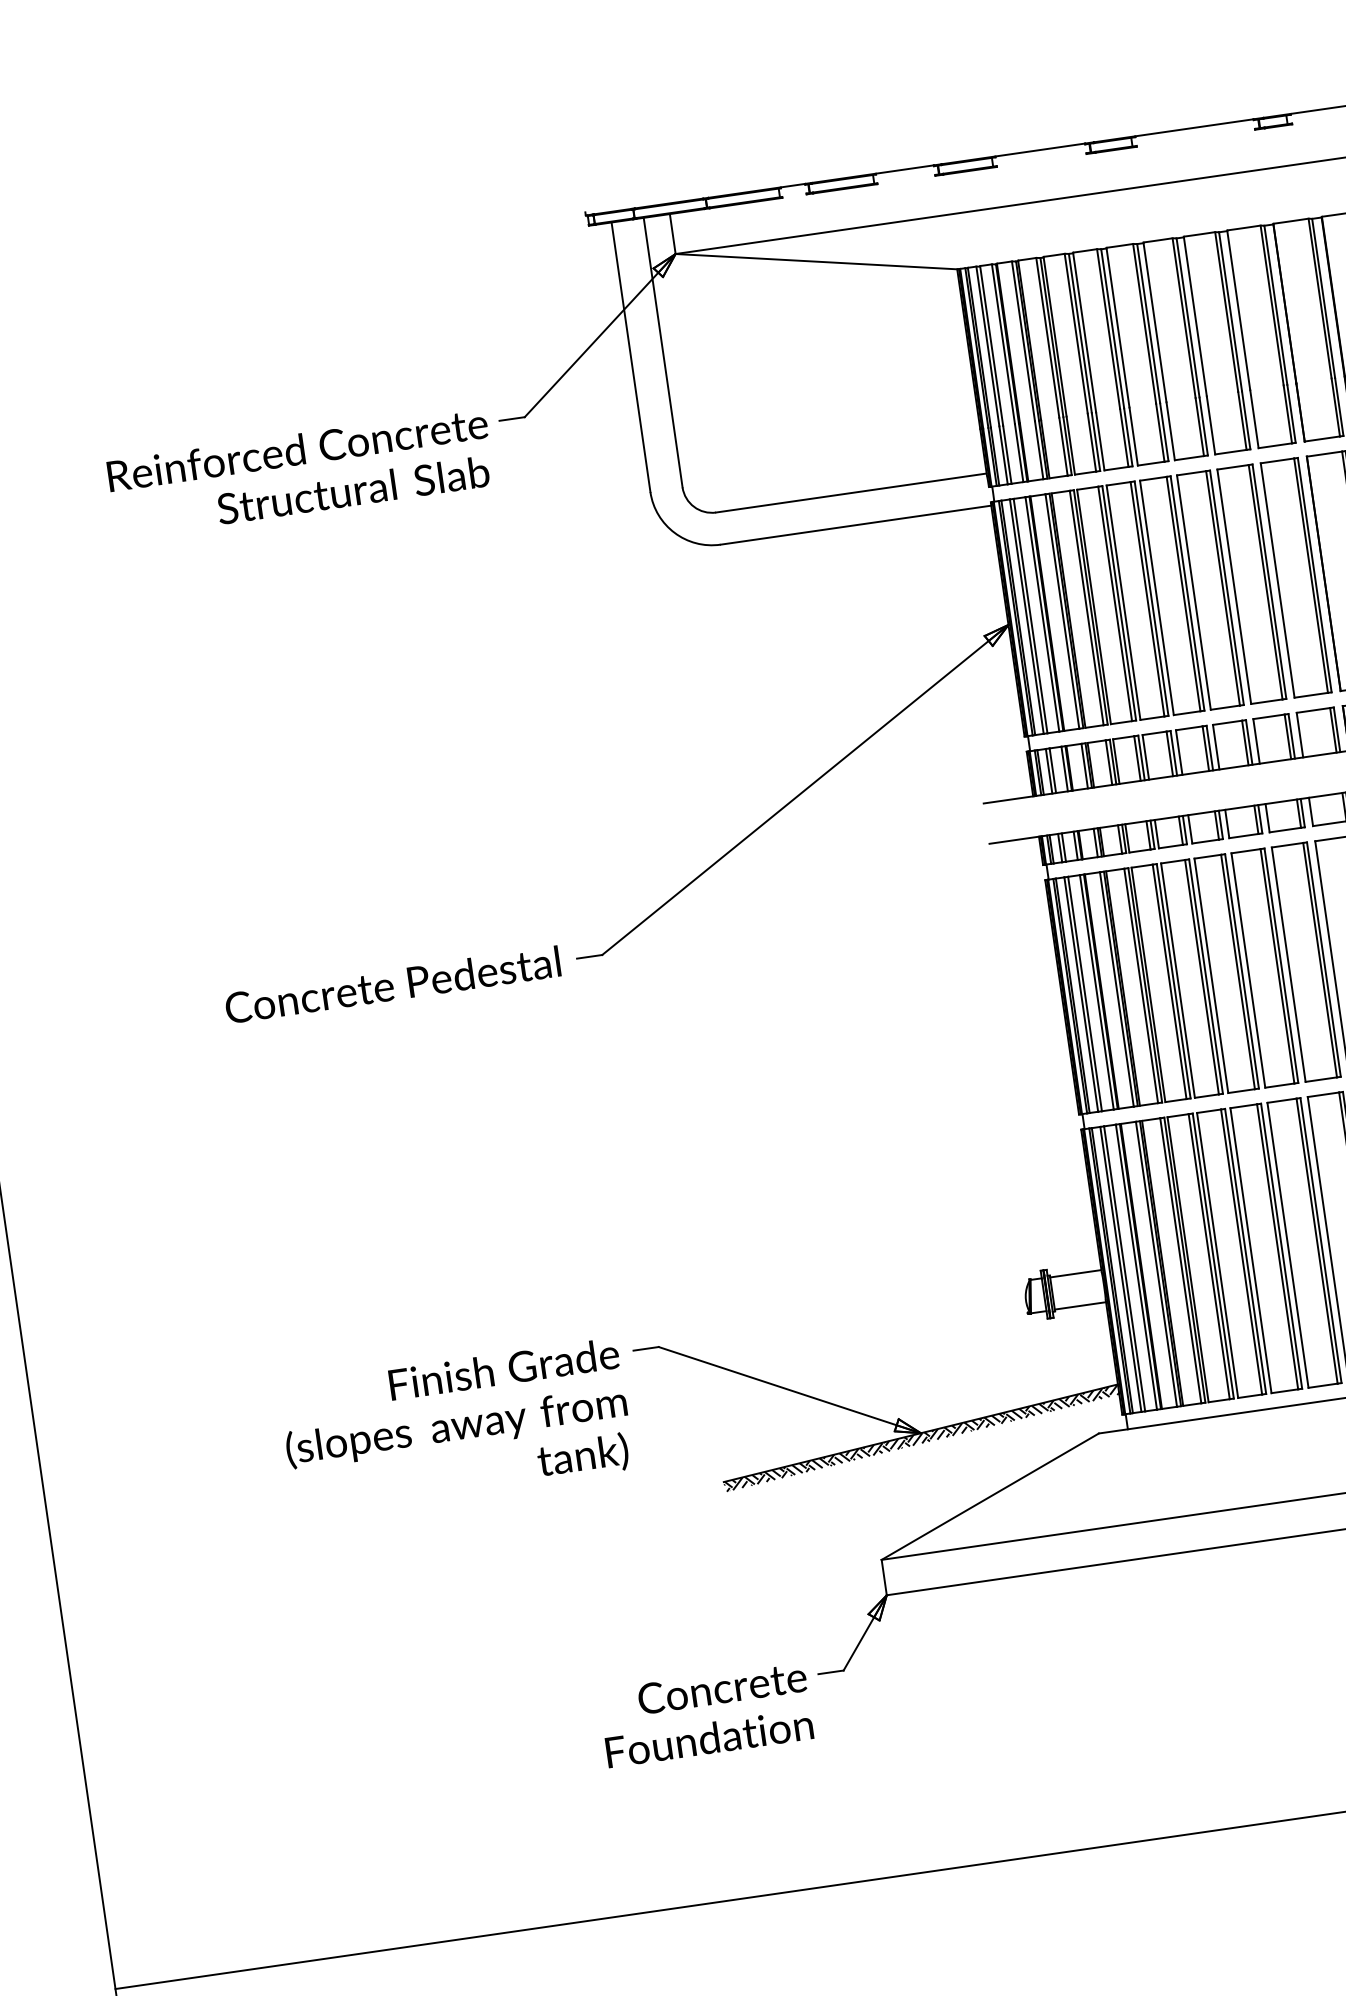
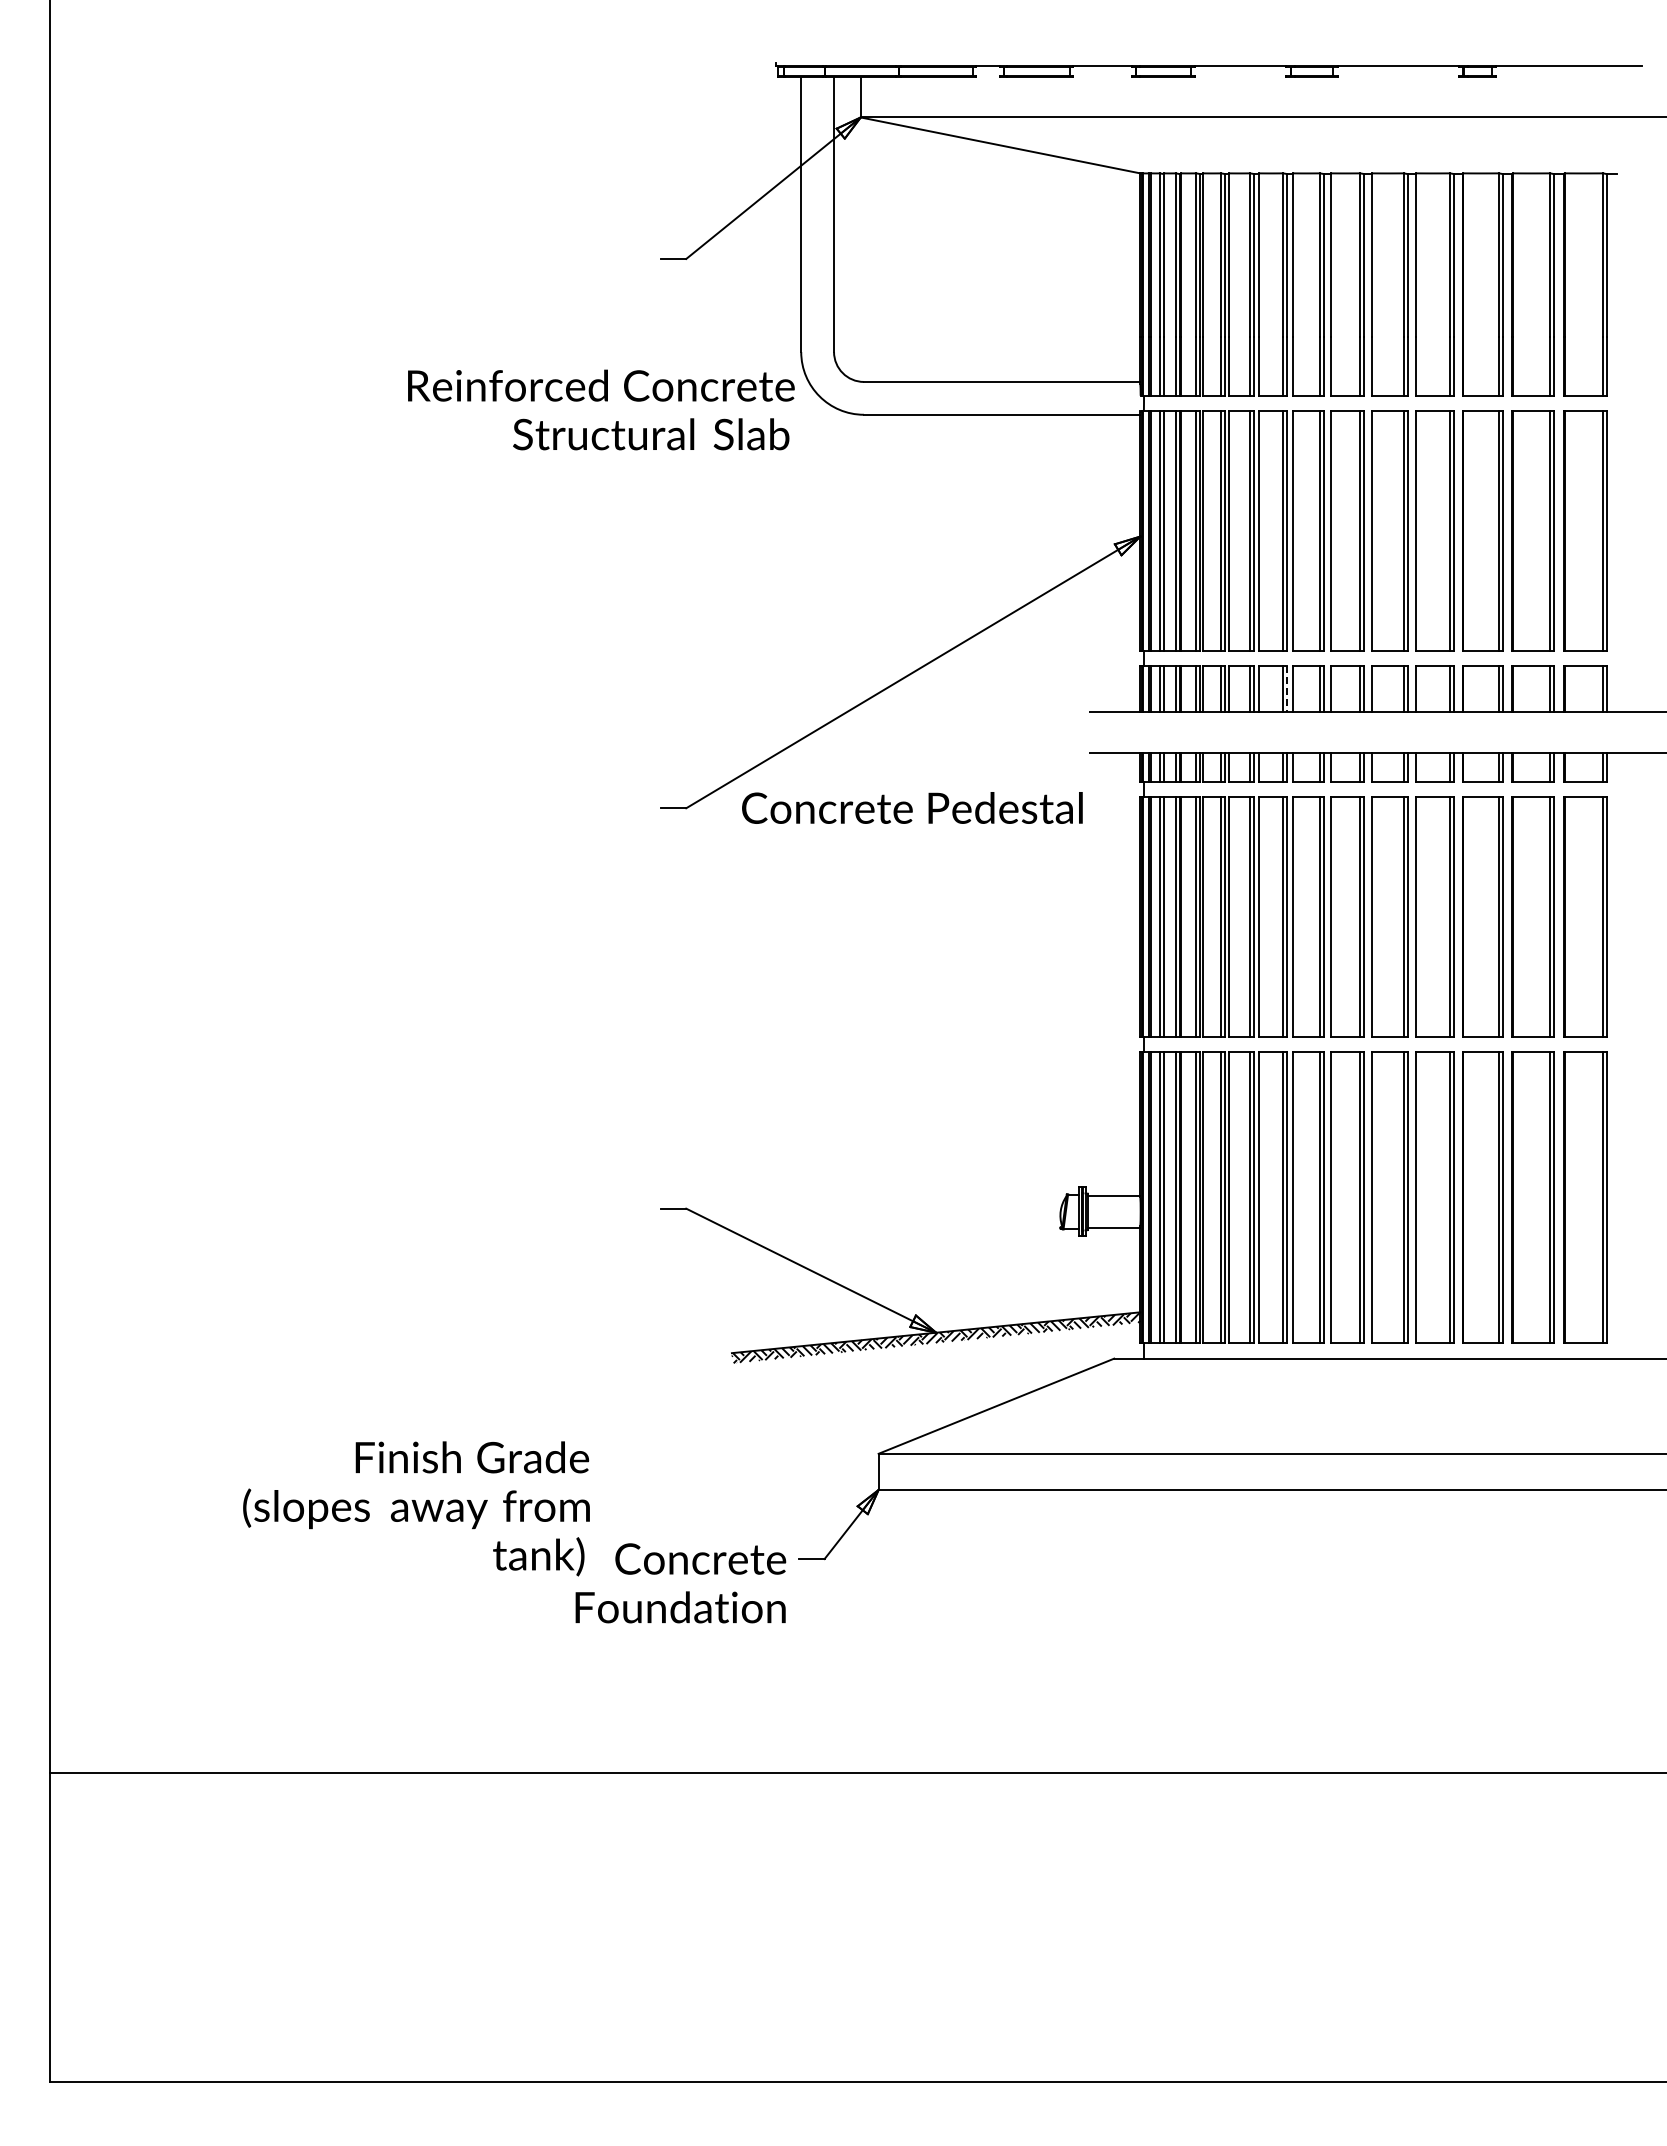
text: (301, 472) -> (601, 409), moved
line: (1174, 752) -> (1287, 688), solid -> dashed
text: (392, 984) -> (912, 807), moved
text: (456, 1426) -> (416, 1508), moved

